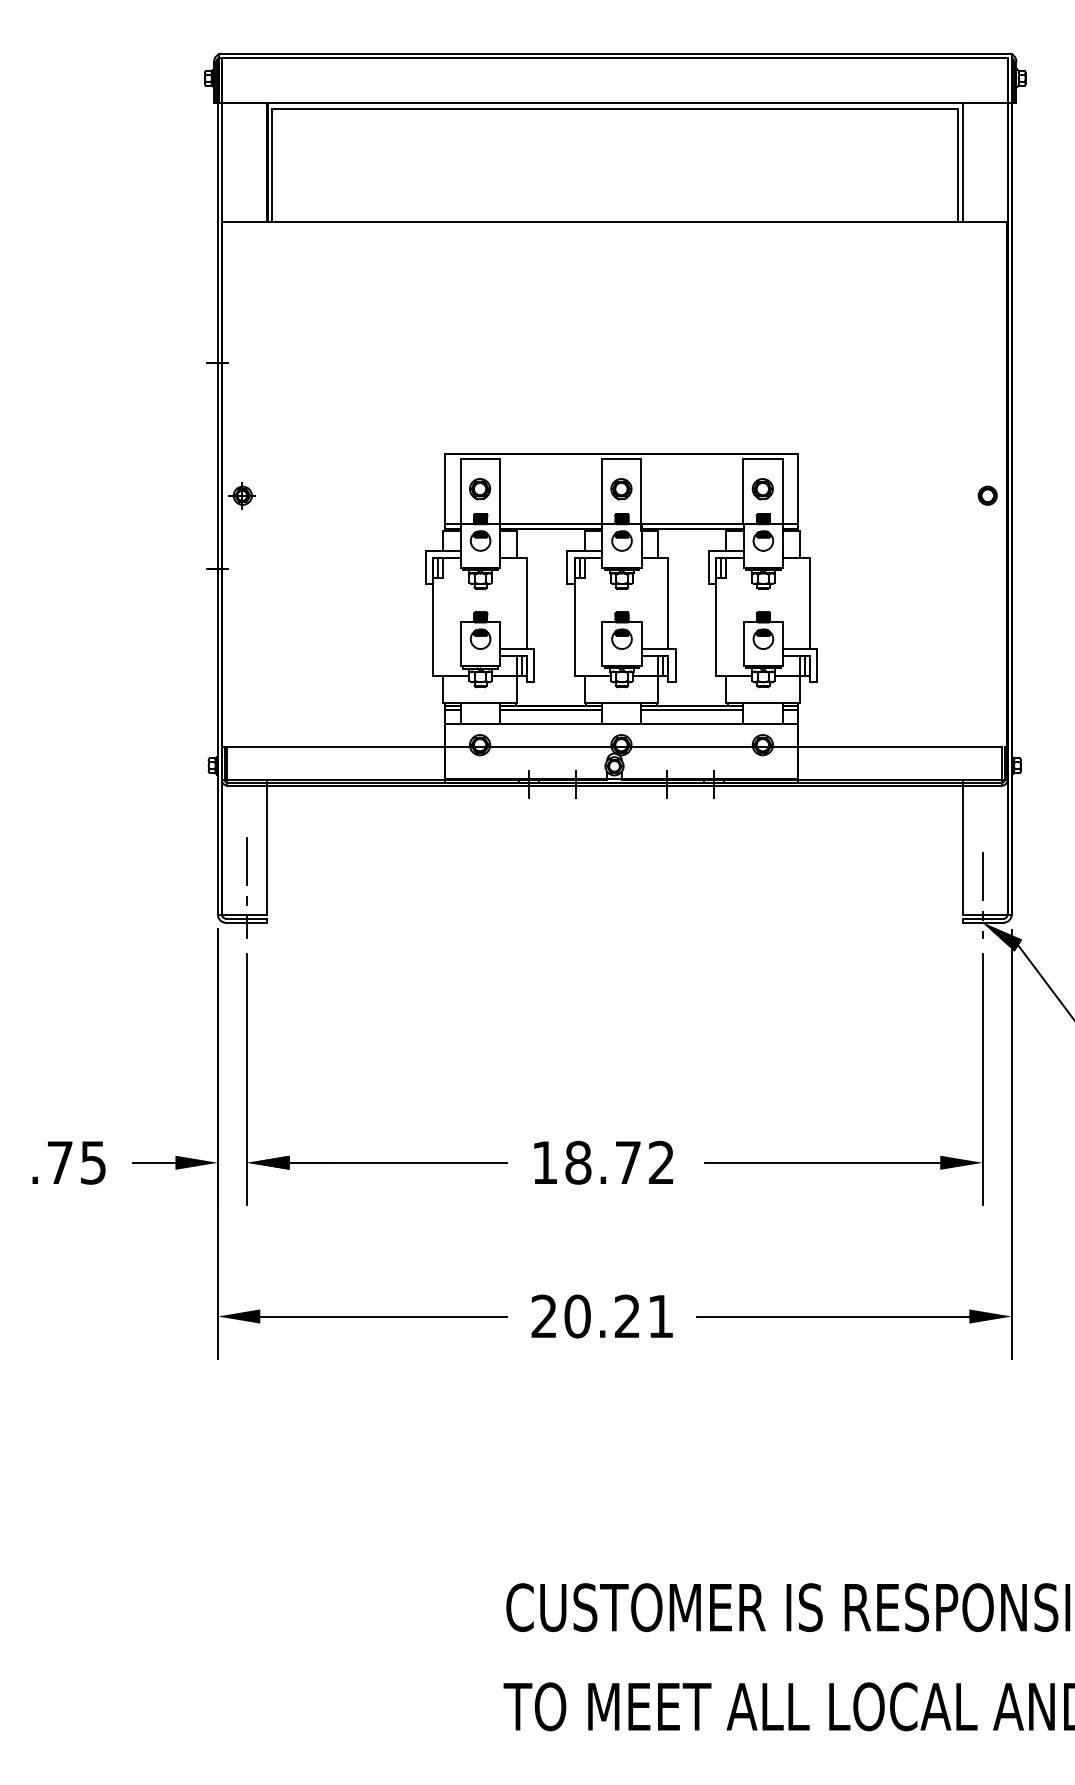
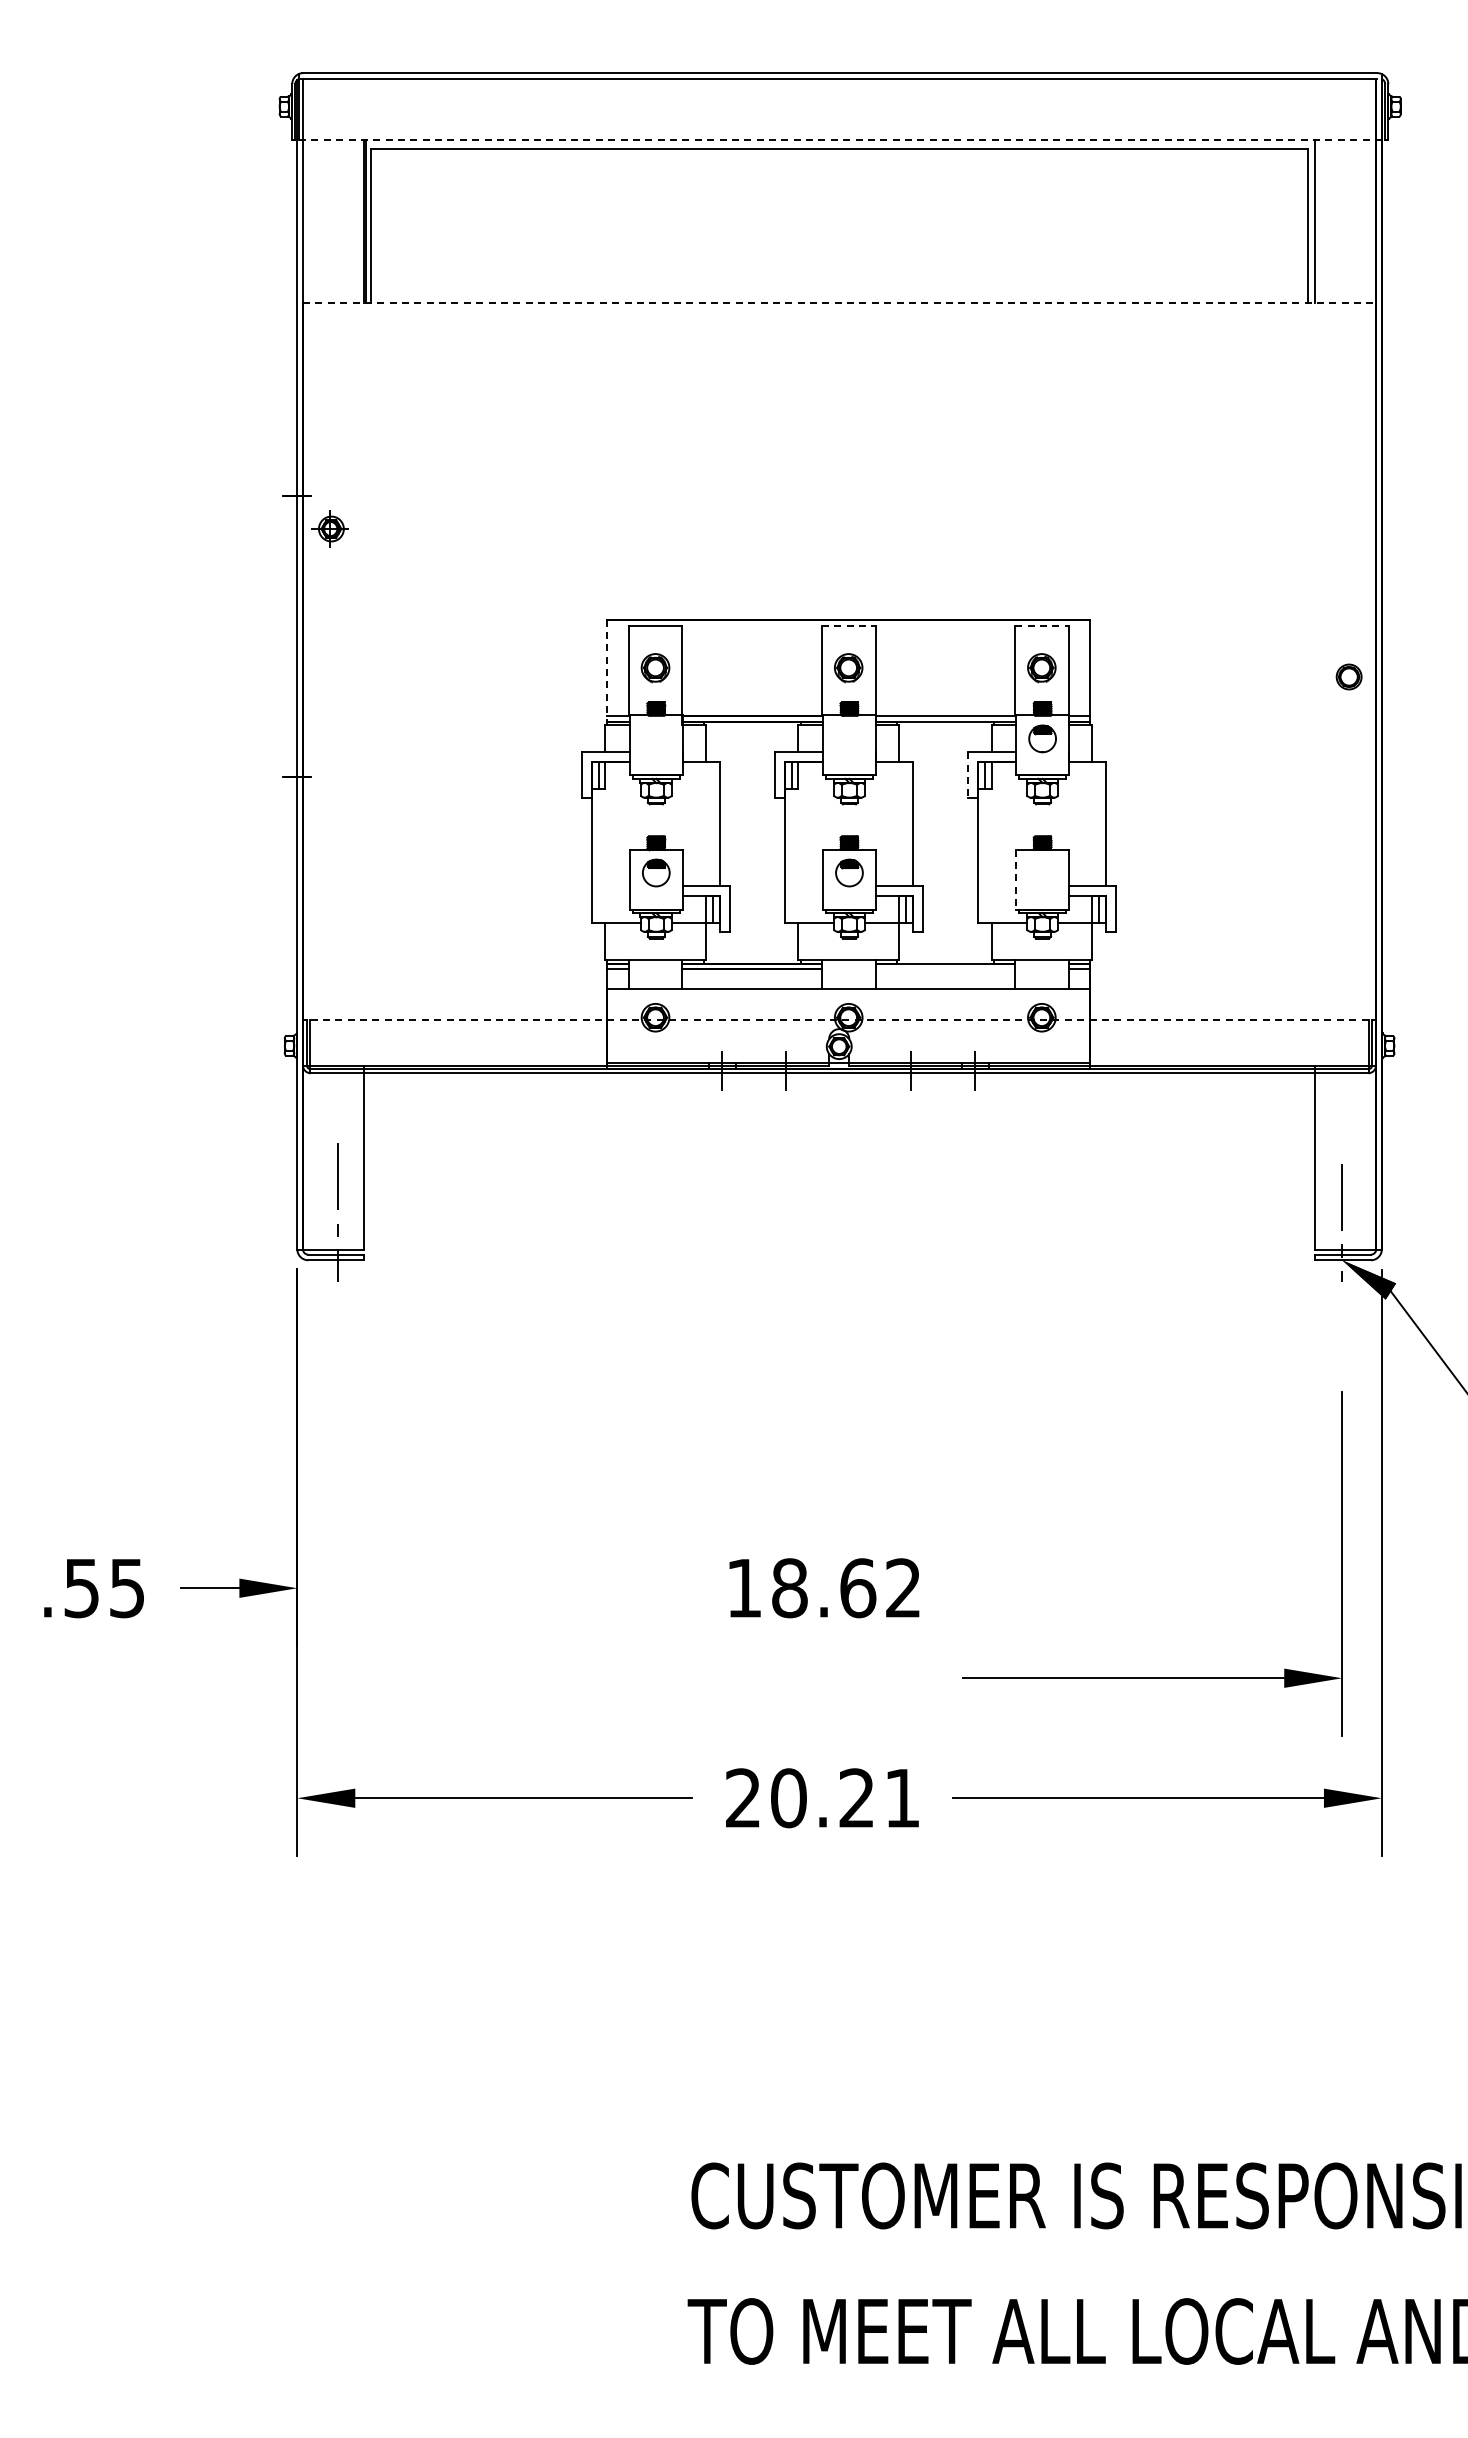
line: (615, 103) -> (840, 140), solid -> dashed
line: (615, 222) -> (840, 303), solid -> dashed
line: (621, 458) -> (848, 626), solid -> dashed
line: (762, 458) -> (1041, 626), solid -> dashed
line: (444, 491) -> (607, 671), solid -> dashed
part: (241, 495) -> (329, 528), moved
part: (480, 540) -> (656, 738), removed
part: (622, 540) -> (849, 738), removed
line: (709, 567) -> (968, 775), solid -> dashed
part: (763, 638) -> (1042, 872), removed
line: (743, 644) -> (1015, 880), solid -> dashed
line: (692, 709) -> (945, 969), removed
line: (613, 746) -> (838, 1019), solid -> dashed
text: (59, 1162) -> (81, 1588), .75 -> .55
part: (377, 1162) -> (515, 1587), removed
text: (628, 1162) -> (858, 1588), 18.72 -> 18.62
part: (843, 1162) -> (1152, 1677), moved

